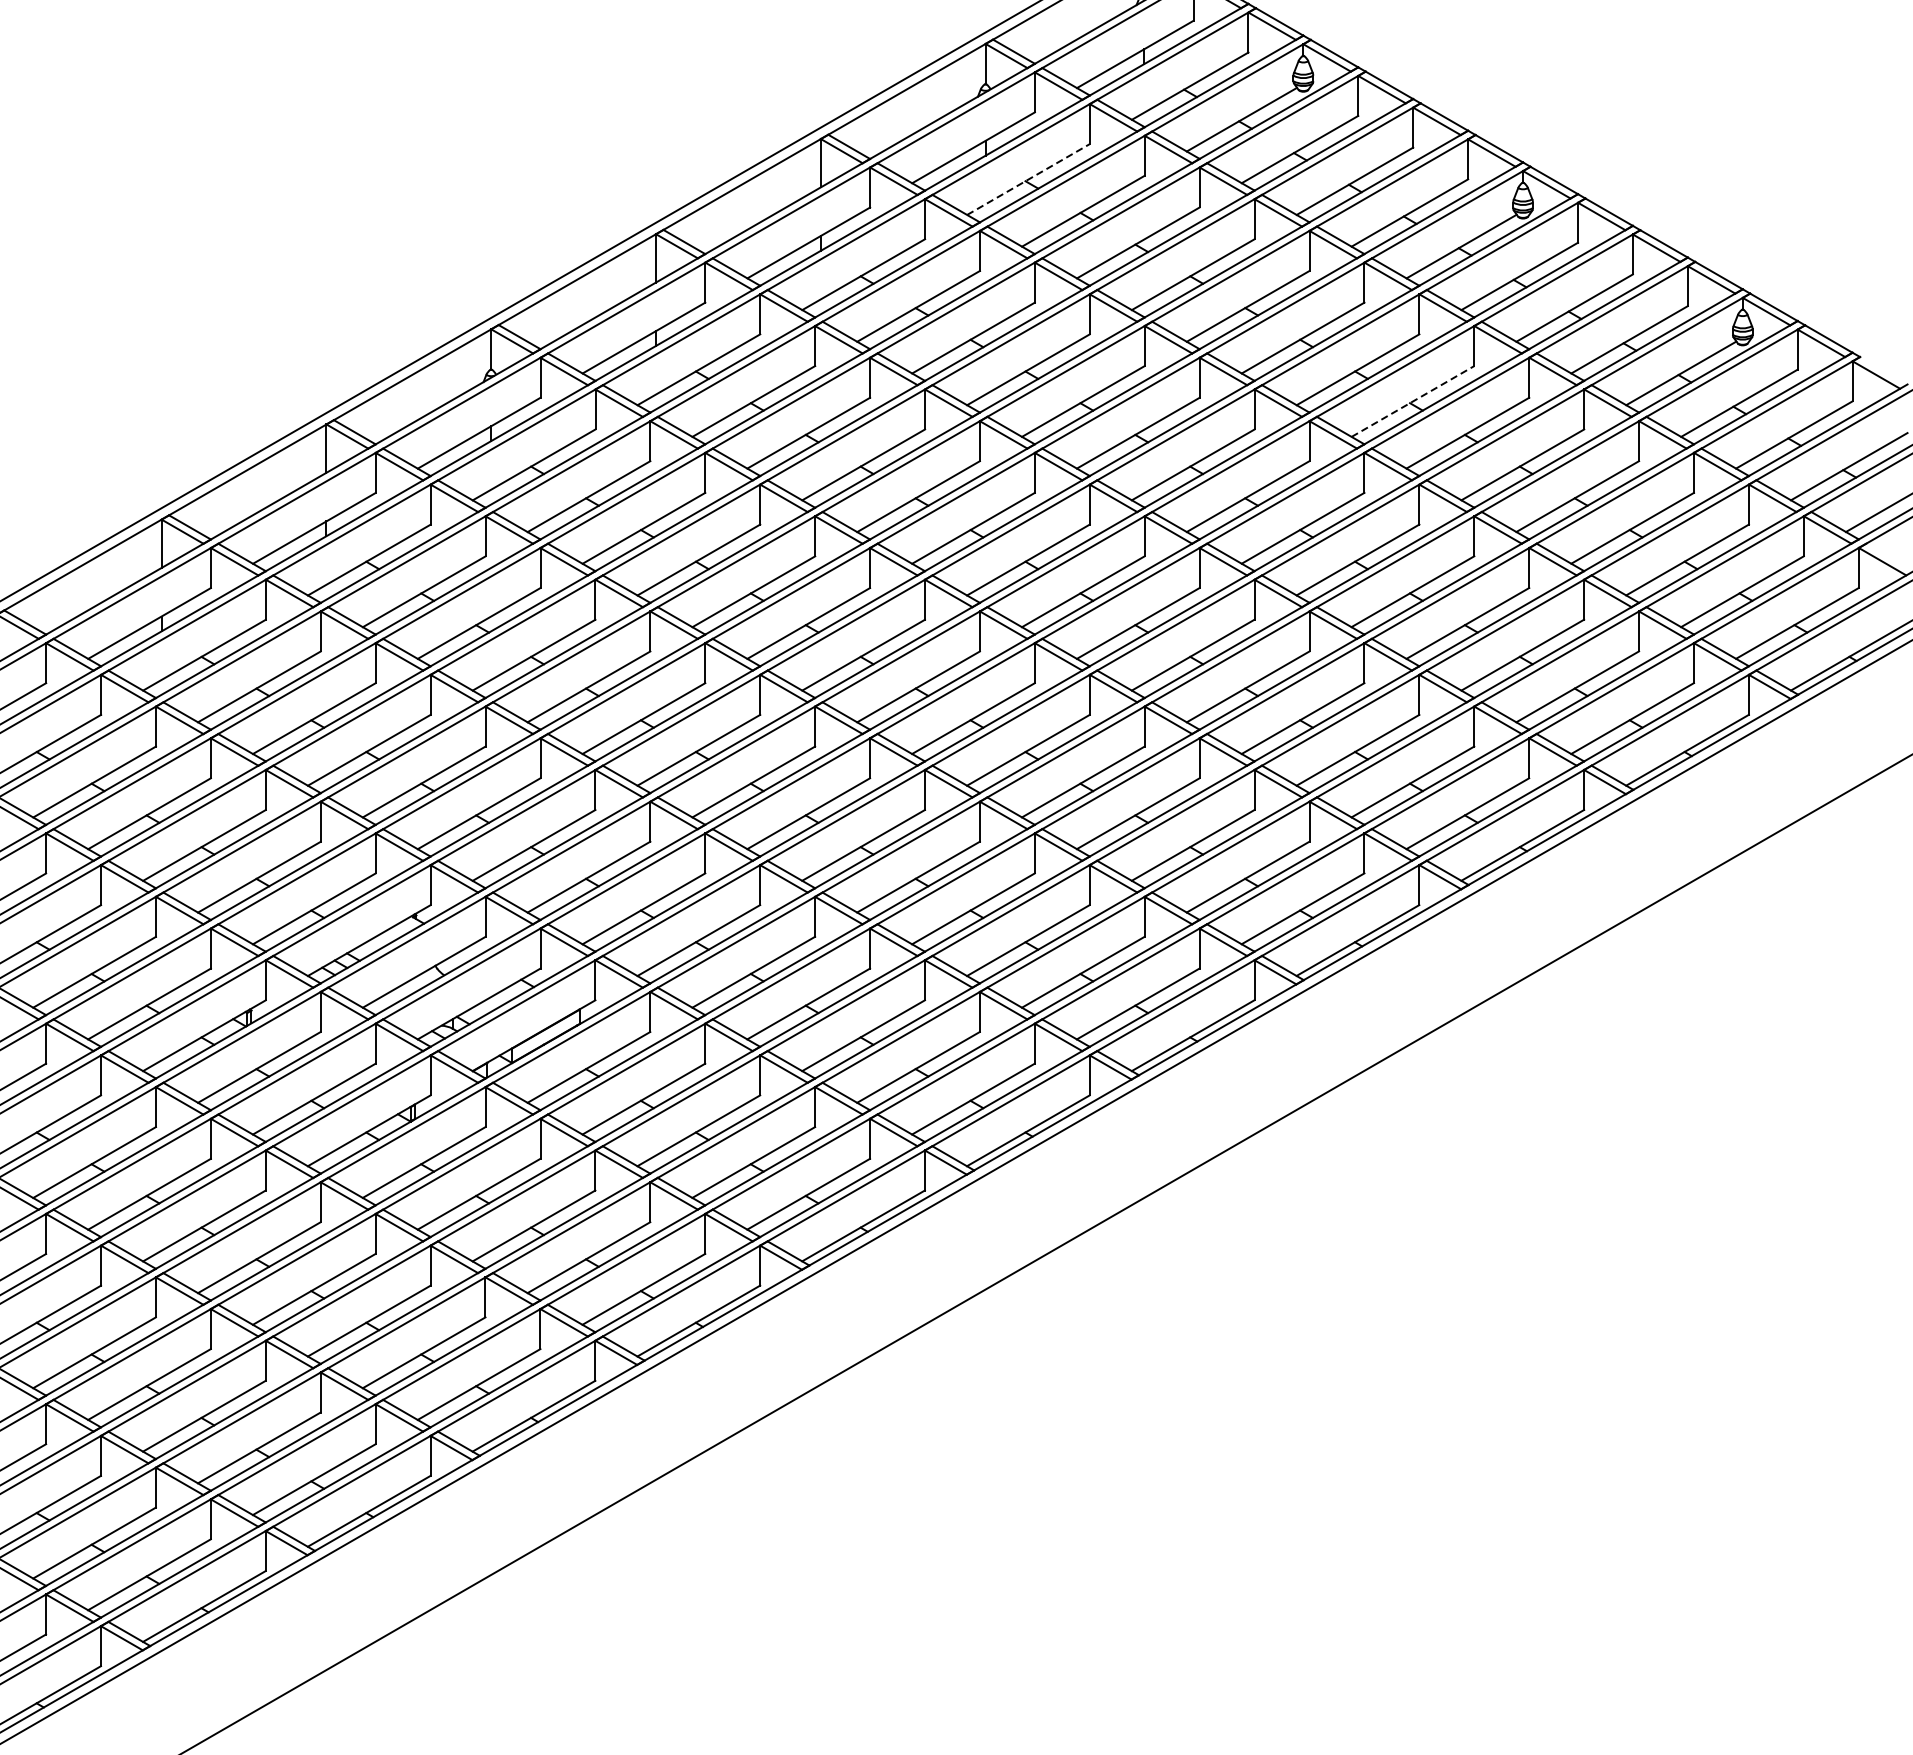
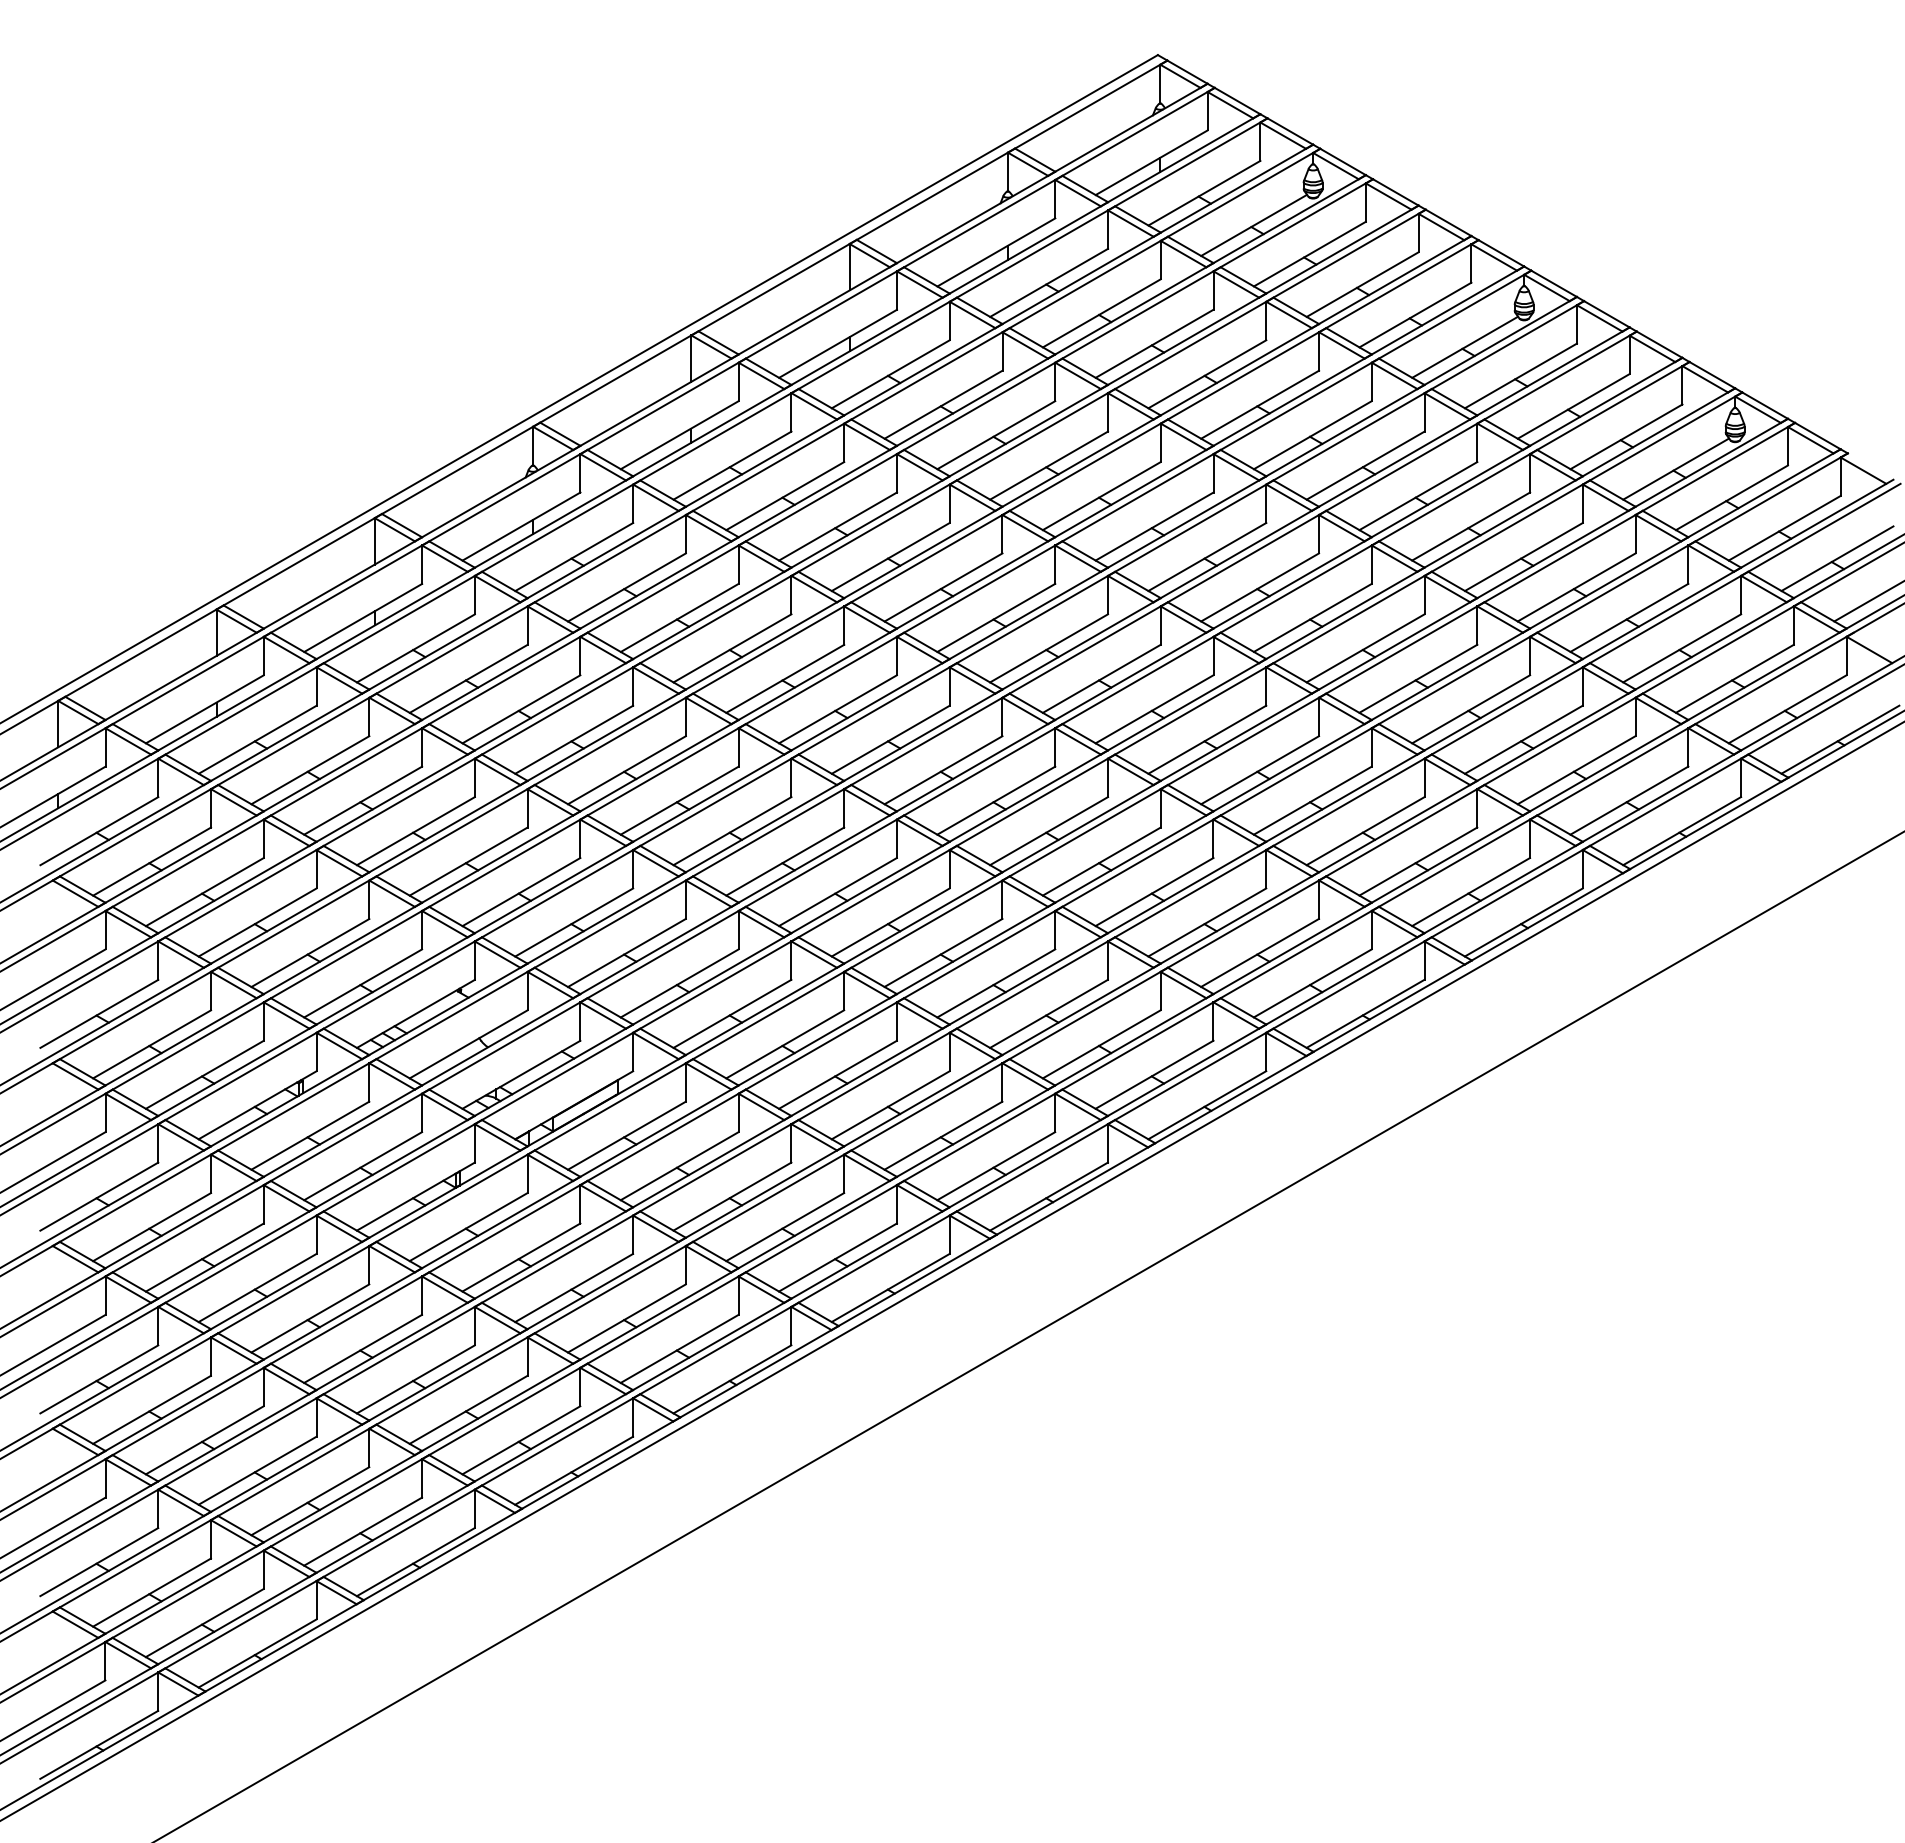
line: (1028, 179) -> (1049, 282), dashed -> solid
line: (1413, 400) -> (1418, 495), dashed -> solid

